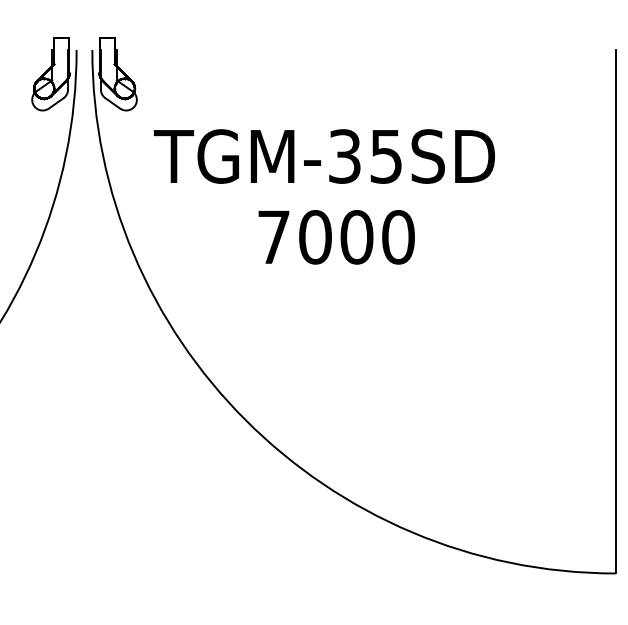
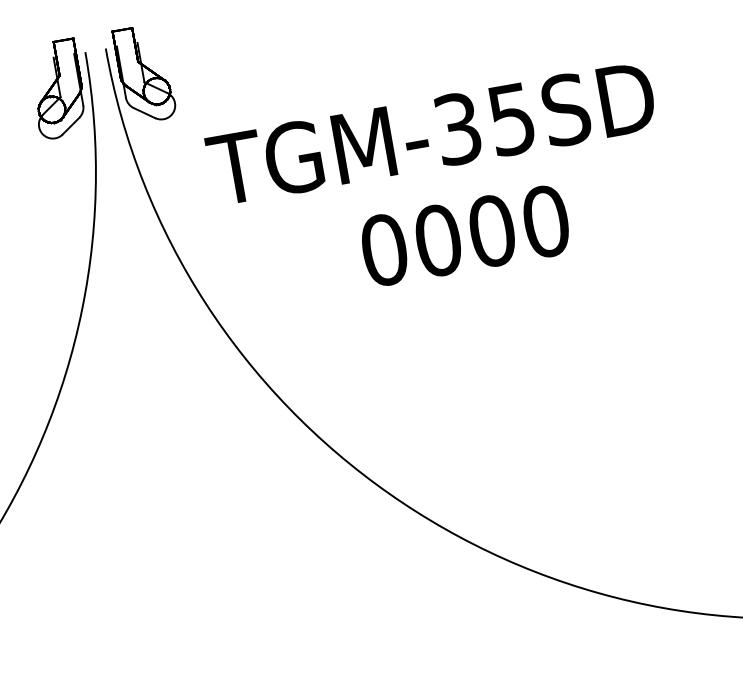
text: (273, 237) -> (383, 250), 7000 -> 0000

